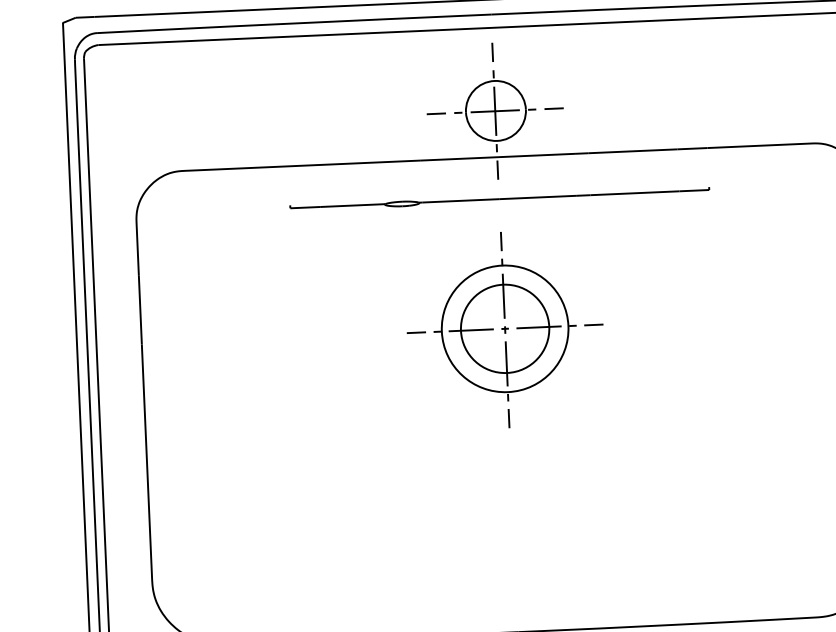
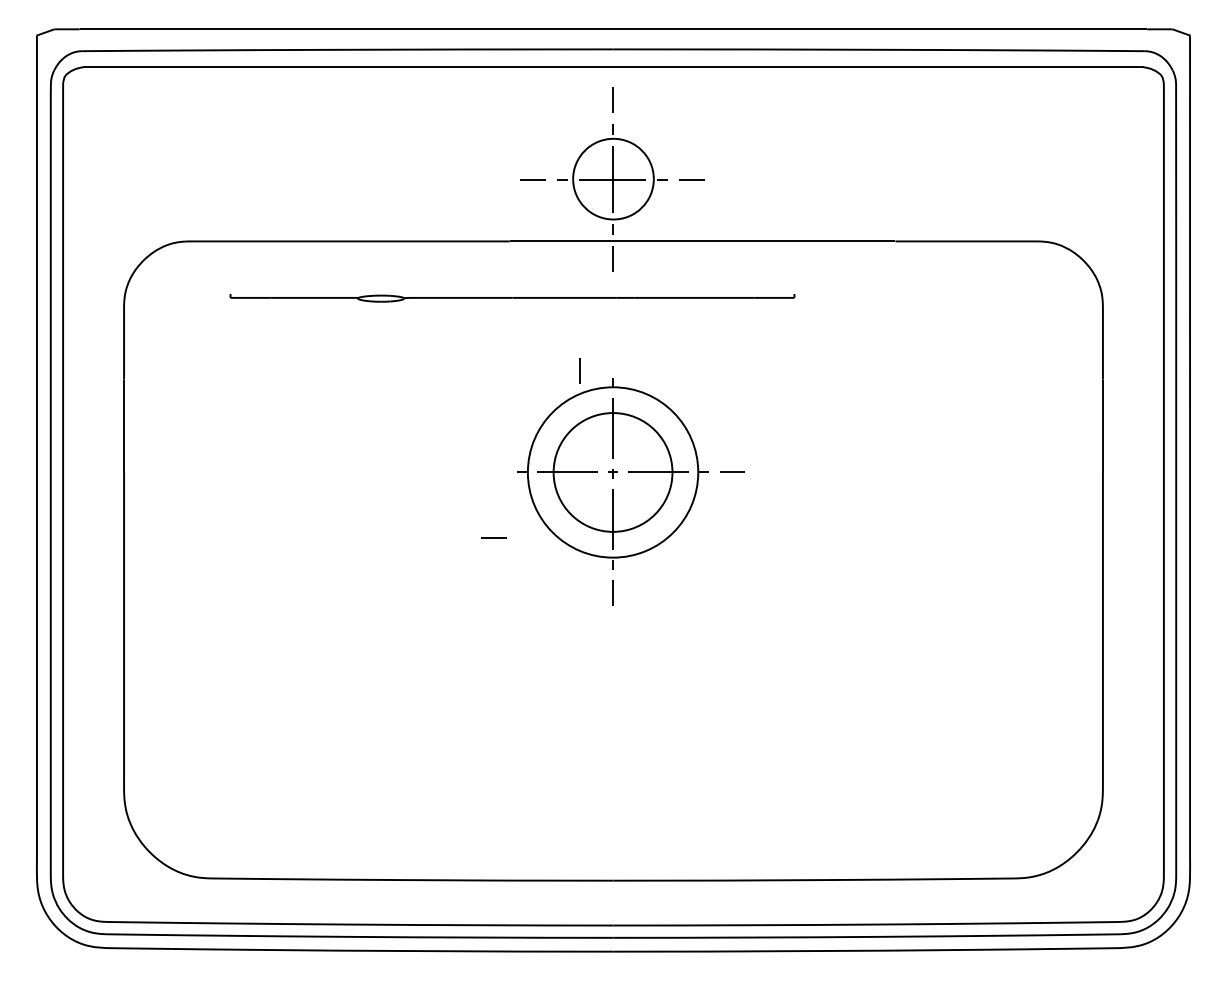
part: (499, 199) -> (512, 298), moved
line: (500, 241) -> (579, 370), moved
line: (416, 332) -> (493, 537), moved

